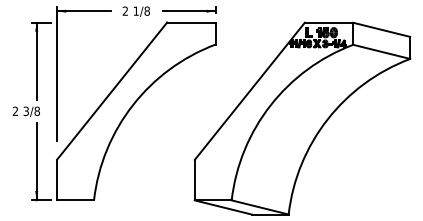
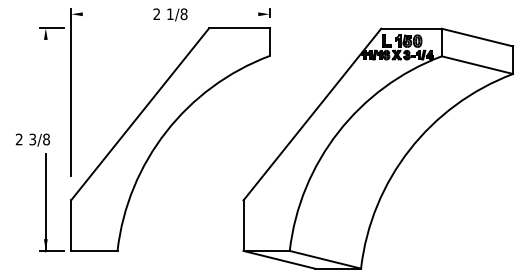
line: (83, 11) -> (104, 14), removed
line: (189, 11) -> (236, 14), removed
line: (36, 60) -> (45, 76), removed

